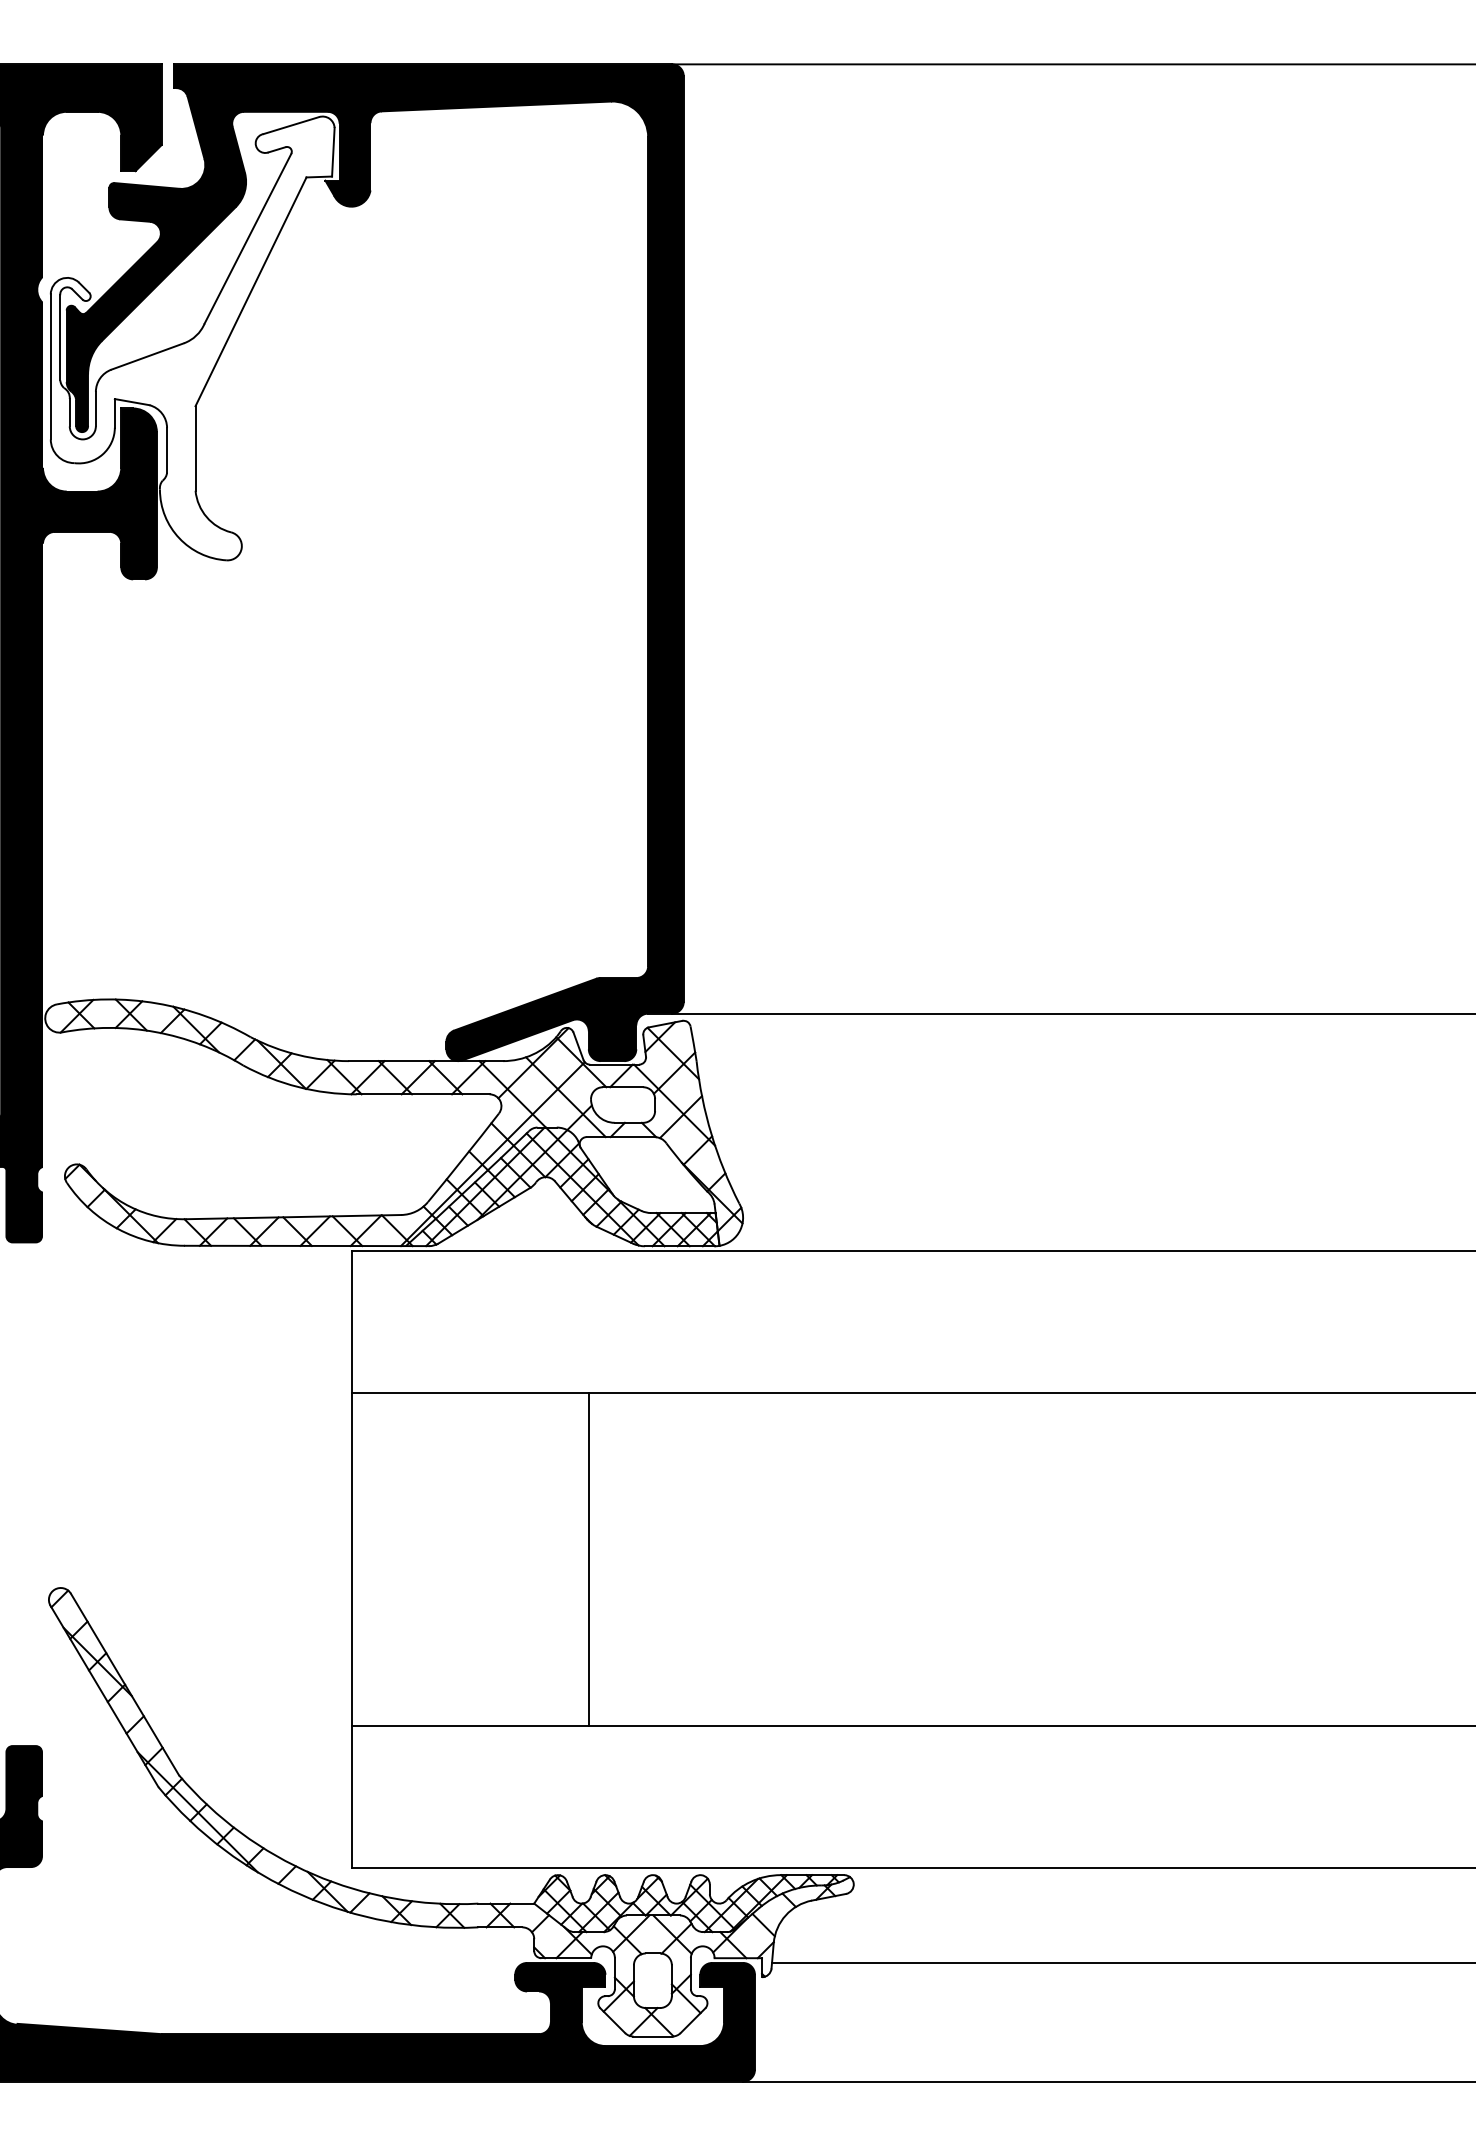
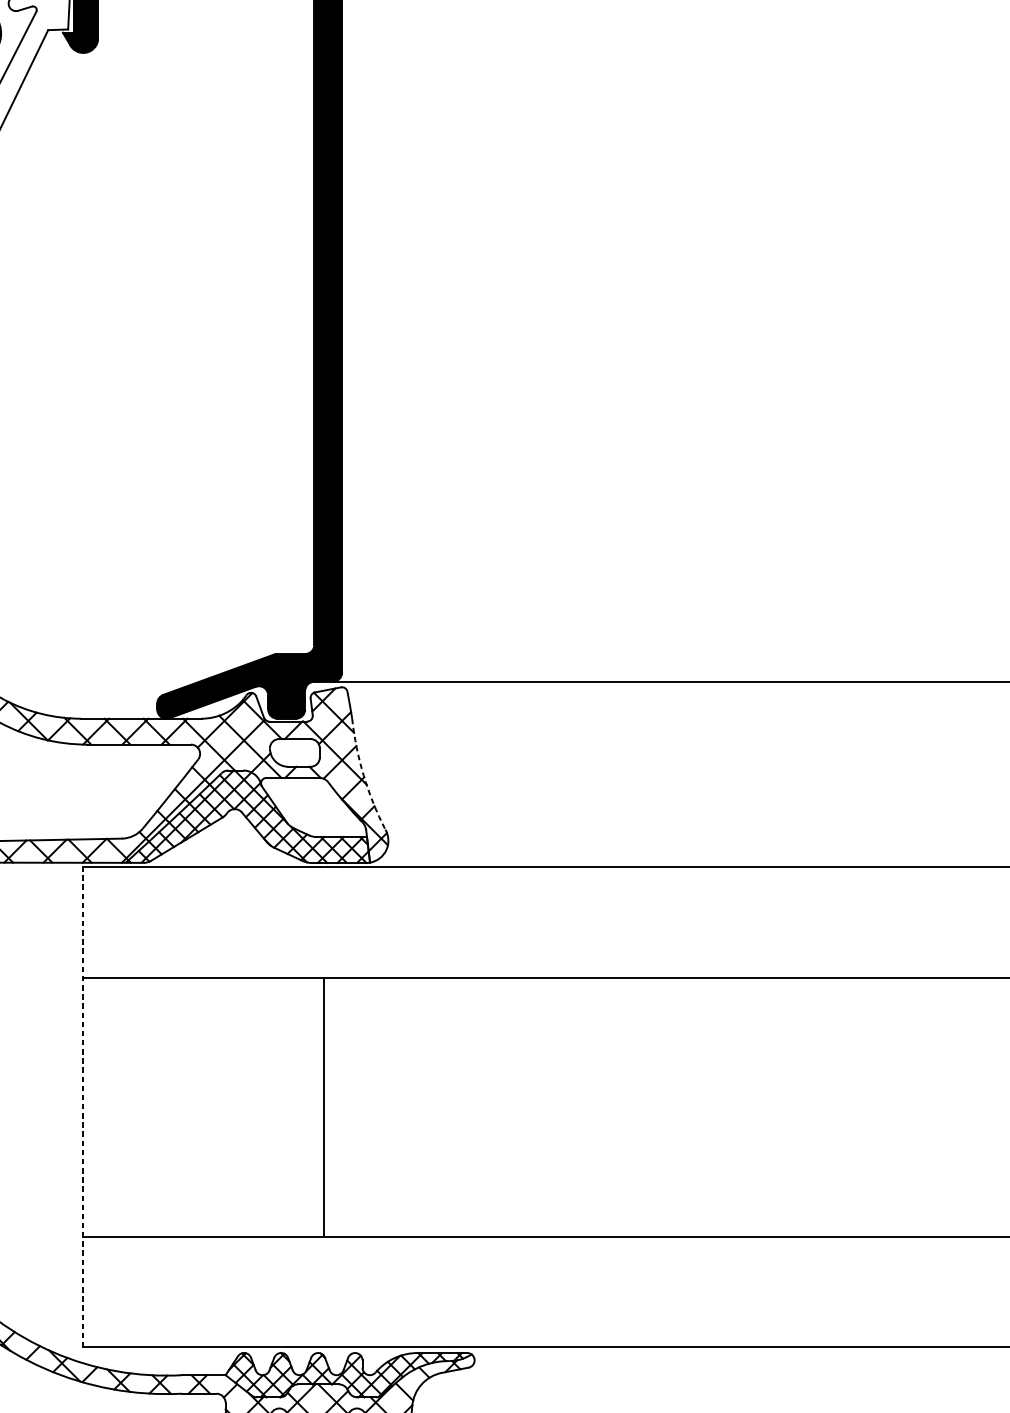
arc: (711, 1134) -> (363, 775), solid -> dashed
line: (351, 1559) -> (83, 1107), solid -> dashed
line: (588, 1559) -> (323, 1107), moved

